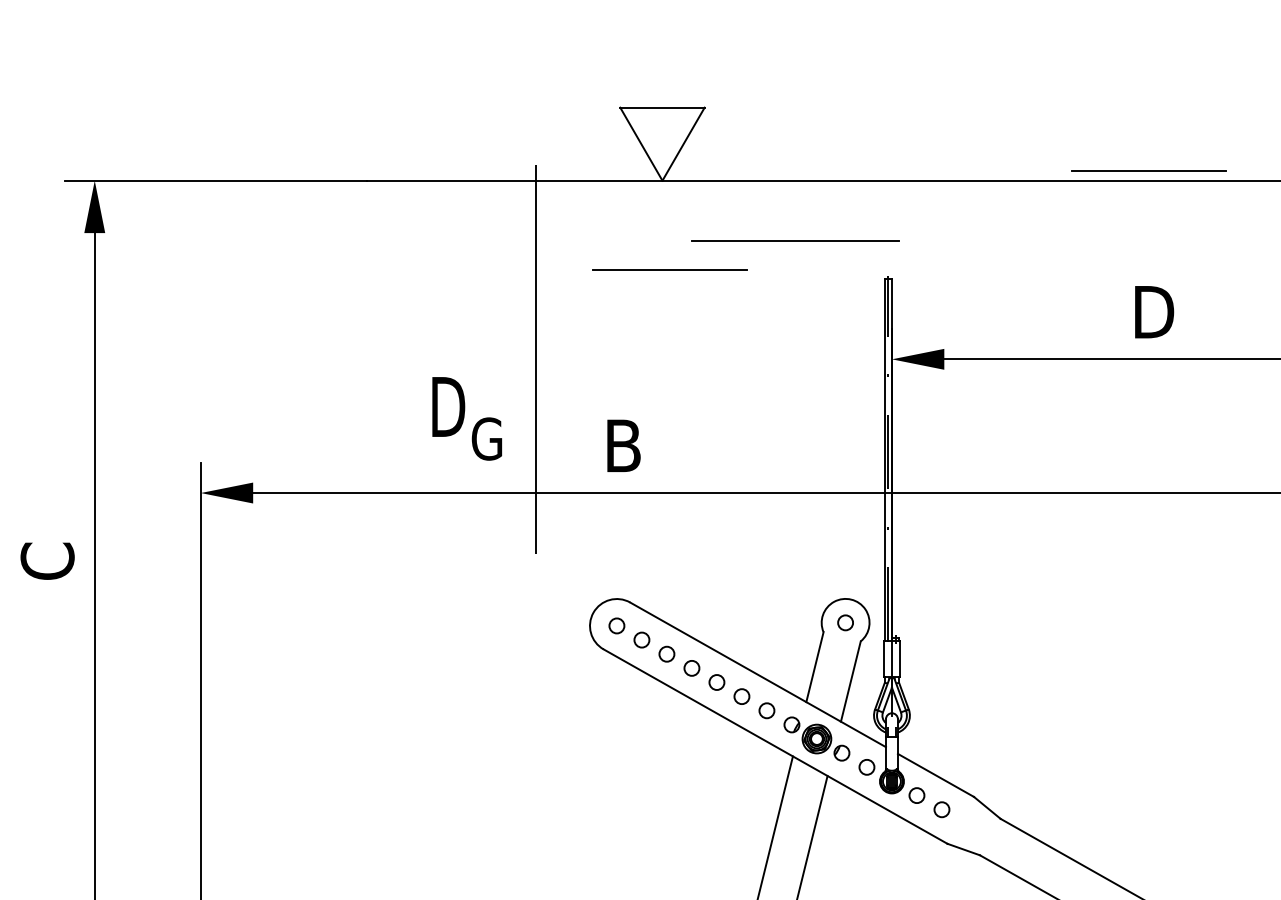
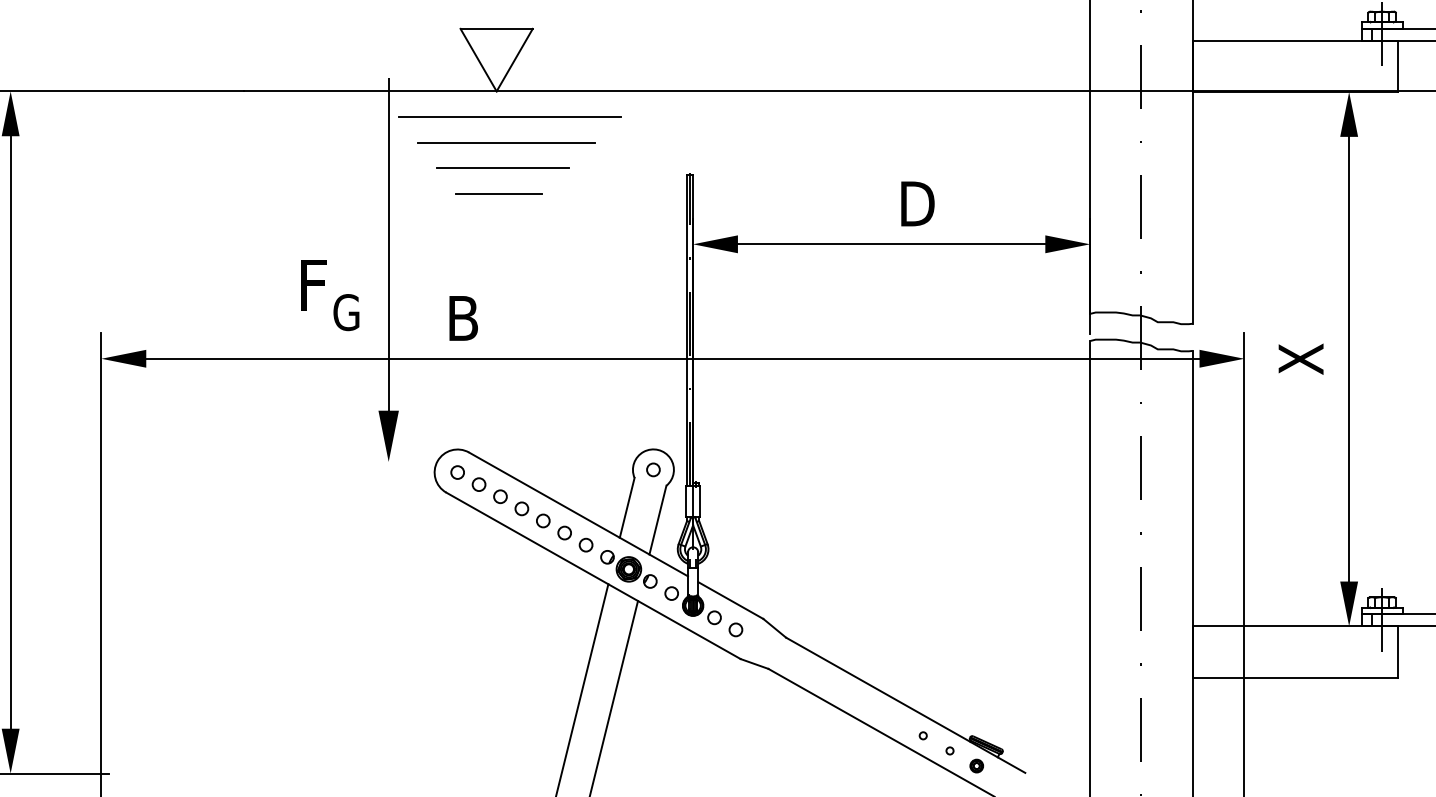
line: (1148, 170) -> (912, 82), removed
line: (677, 211) -> (509, 117), added
line: (795, 240) -> (506, 142), moved
line: (664, 299) -> (498, 193), added
text: (448, 406) -> (313, 284), D -> F
fill: (536, 582) -> (388, 435), added

